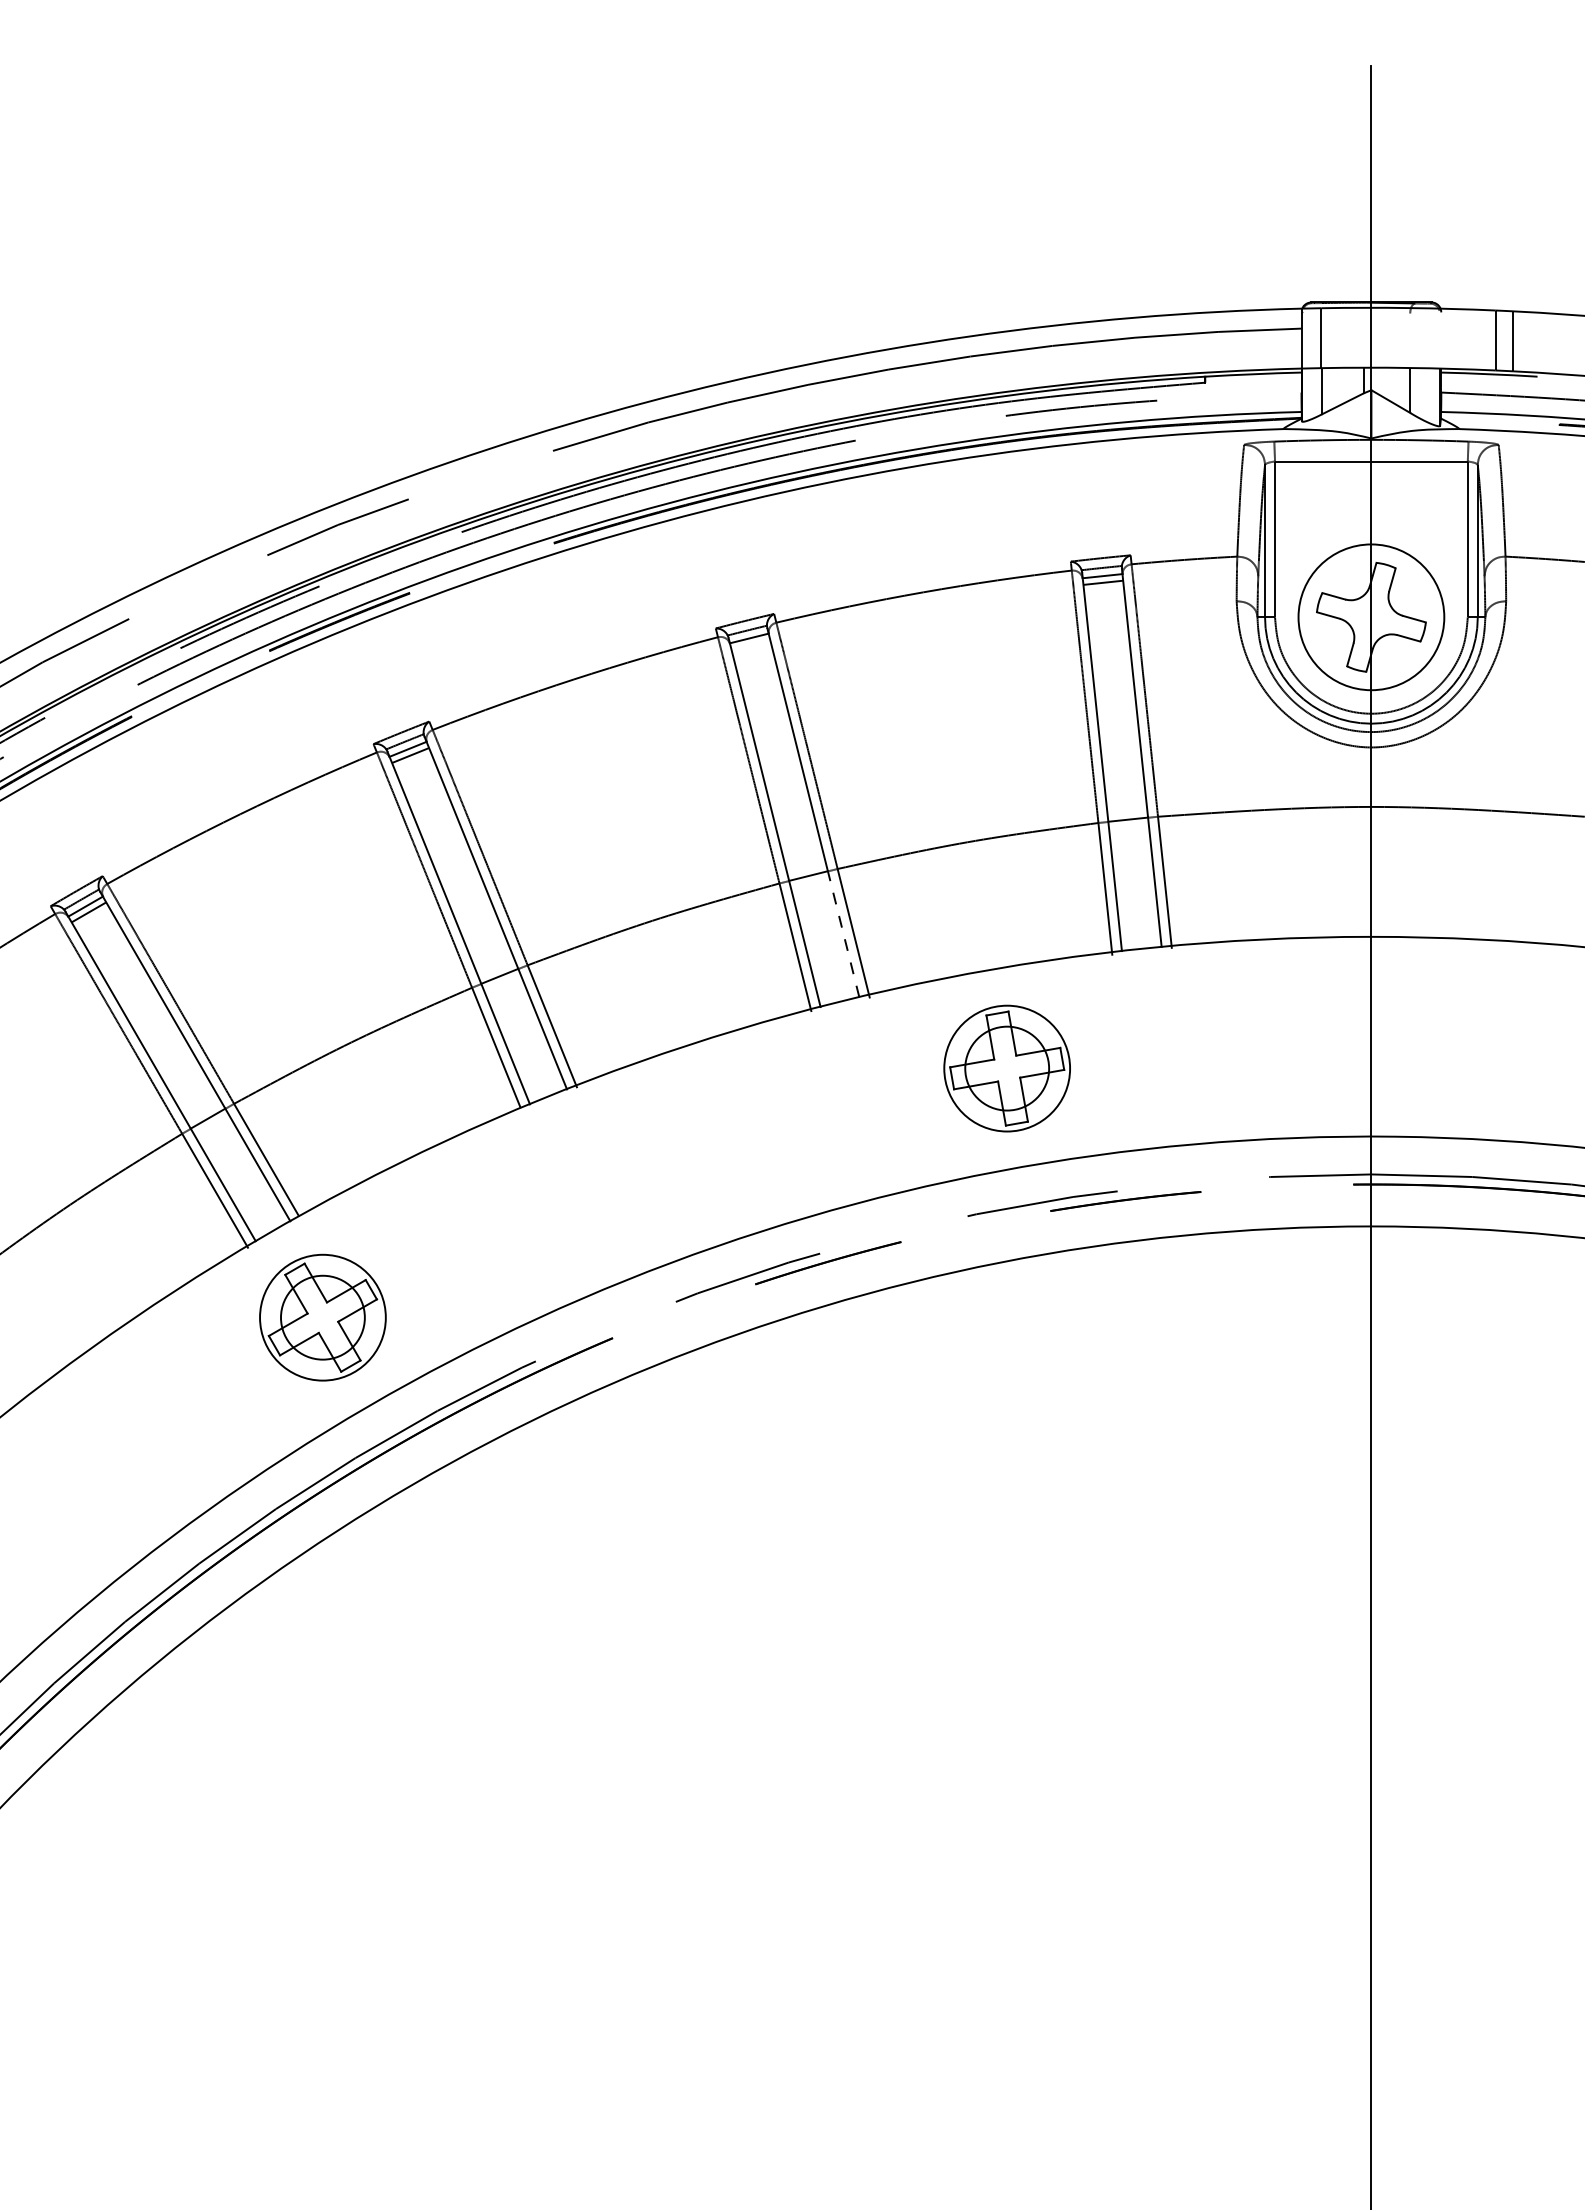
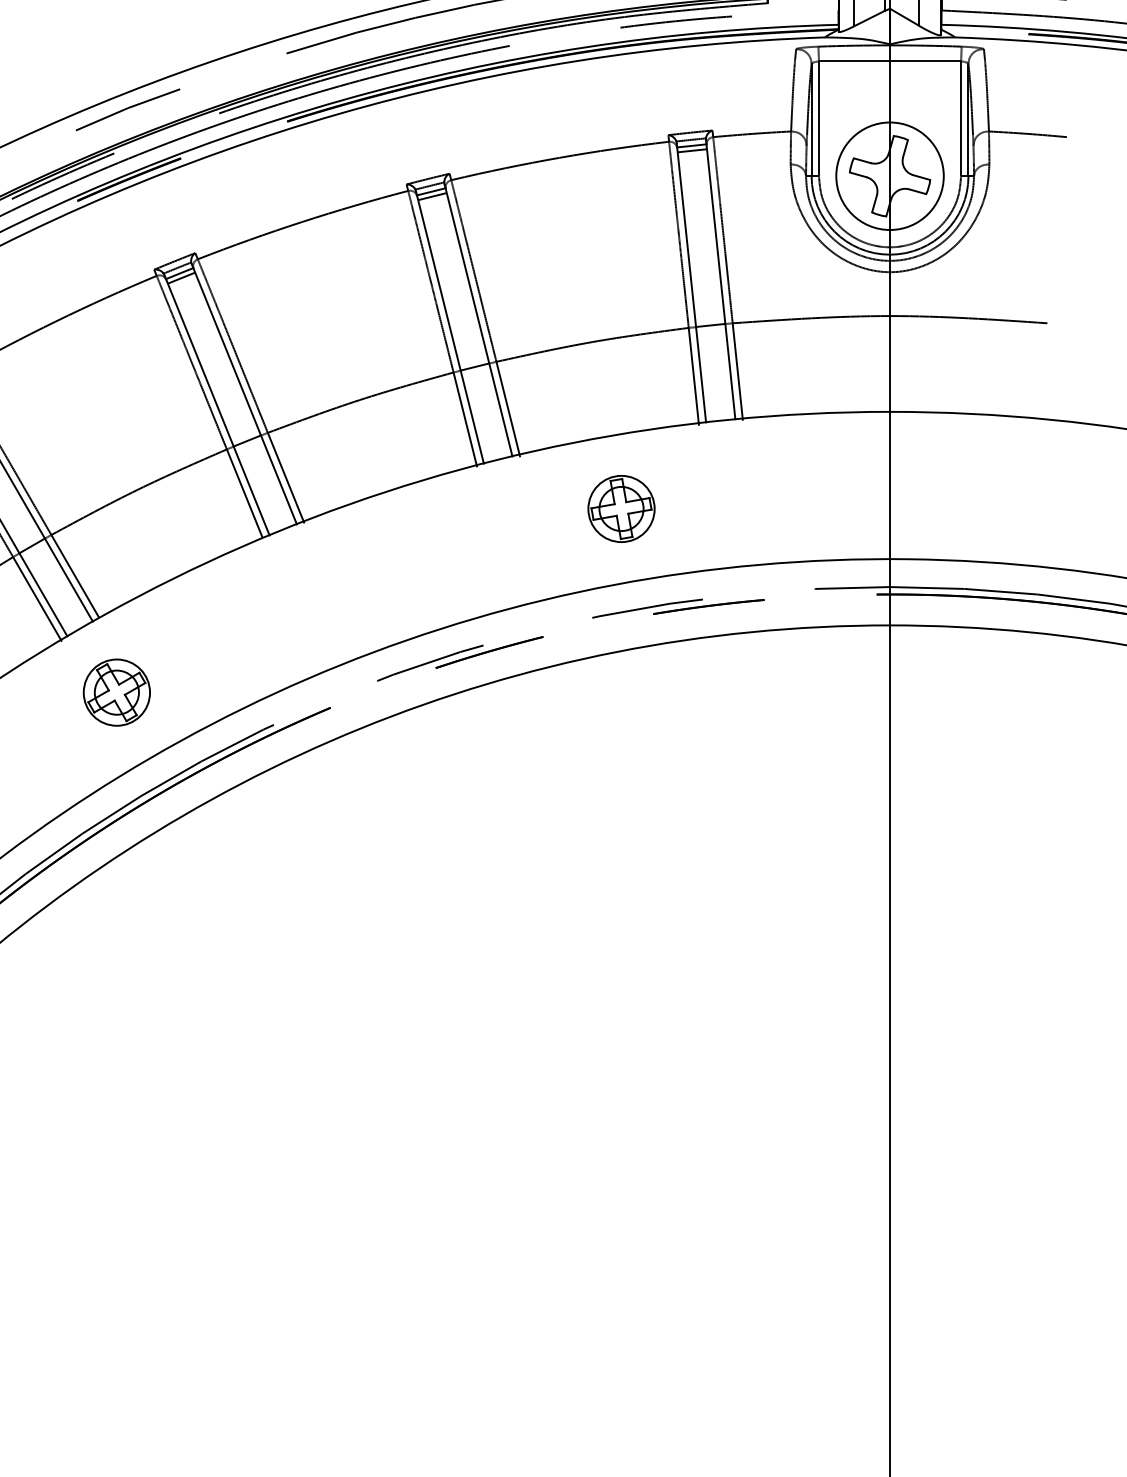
line: (750, 644) -> (432, 196), added
line: (843, 934) -> (500, 410), dashed -> solid
part: (1007, 1068) -> (621, 508), size x0.71
part: (322, 1317) -> (116, 692), size x0.71

